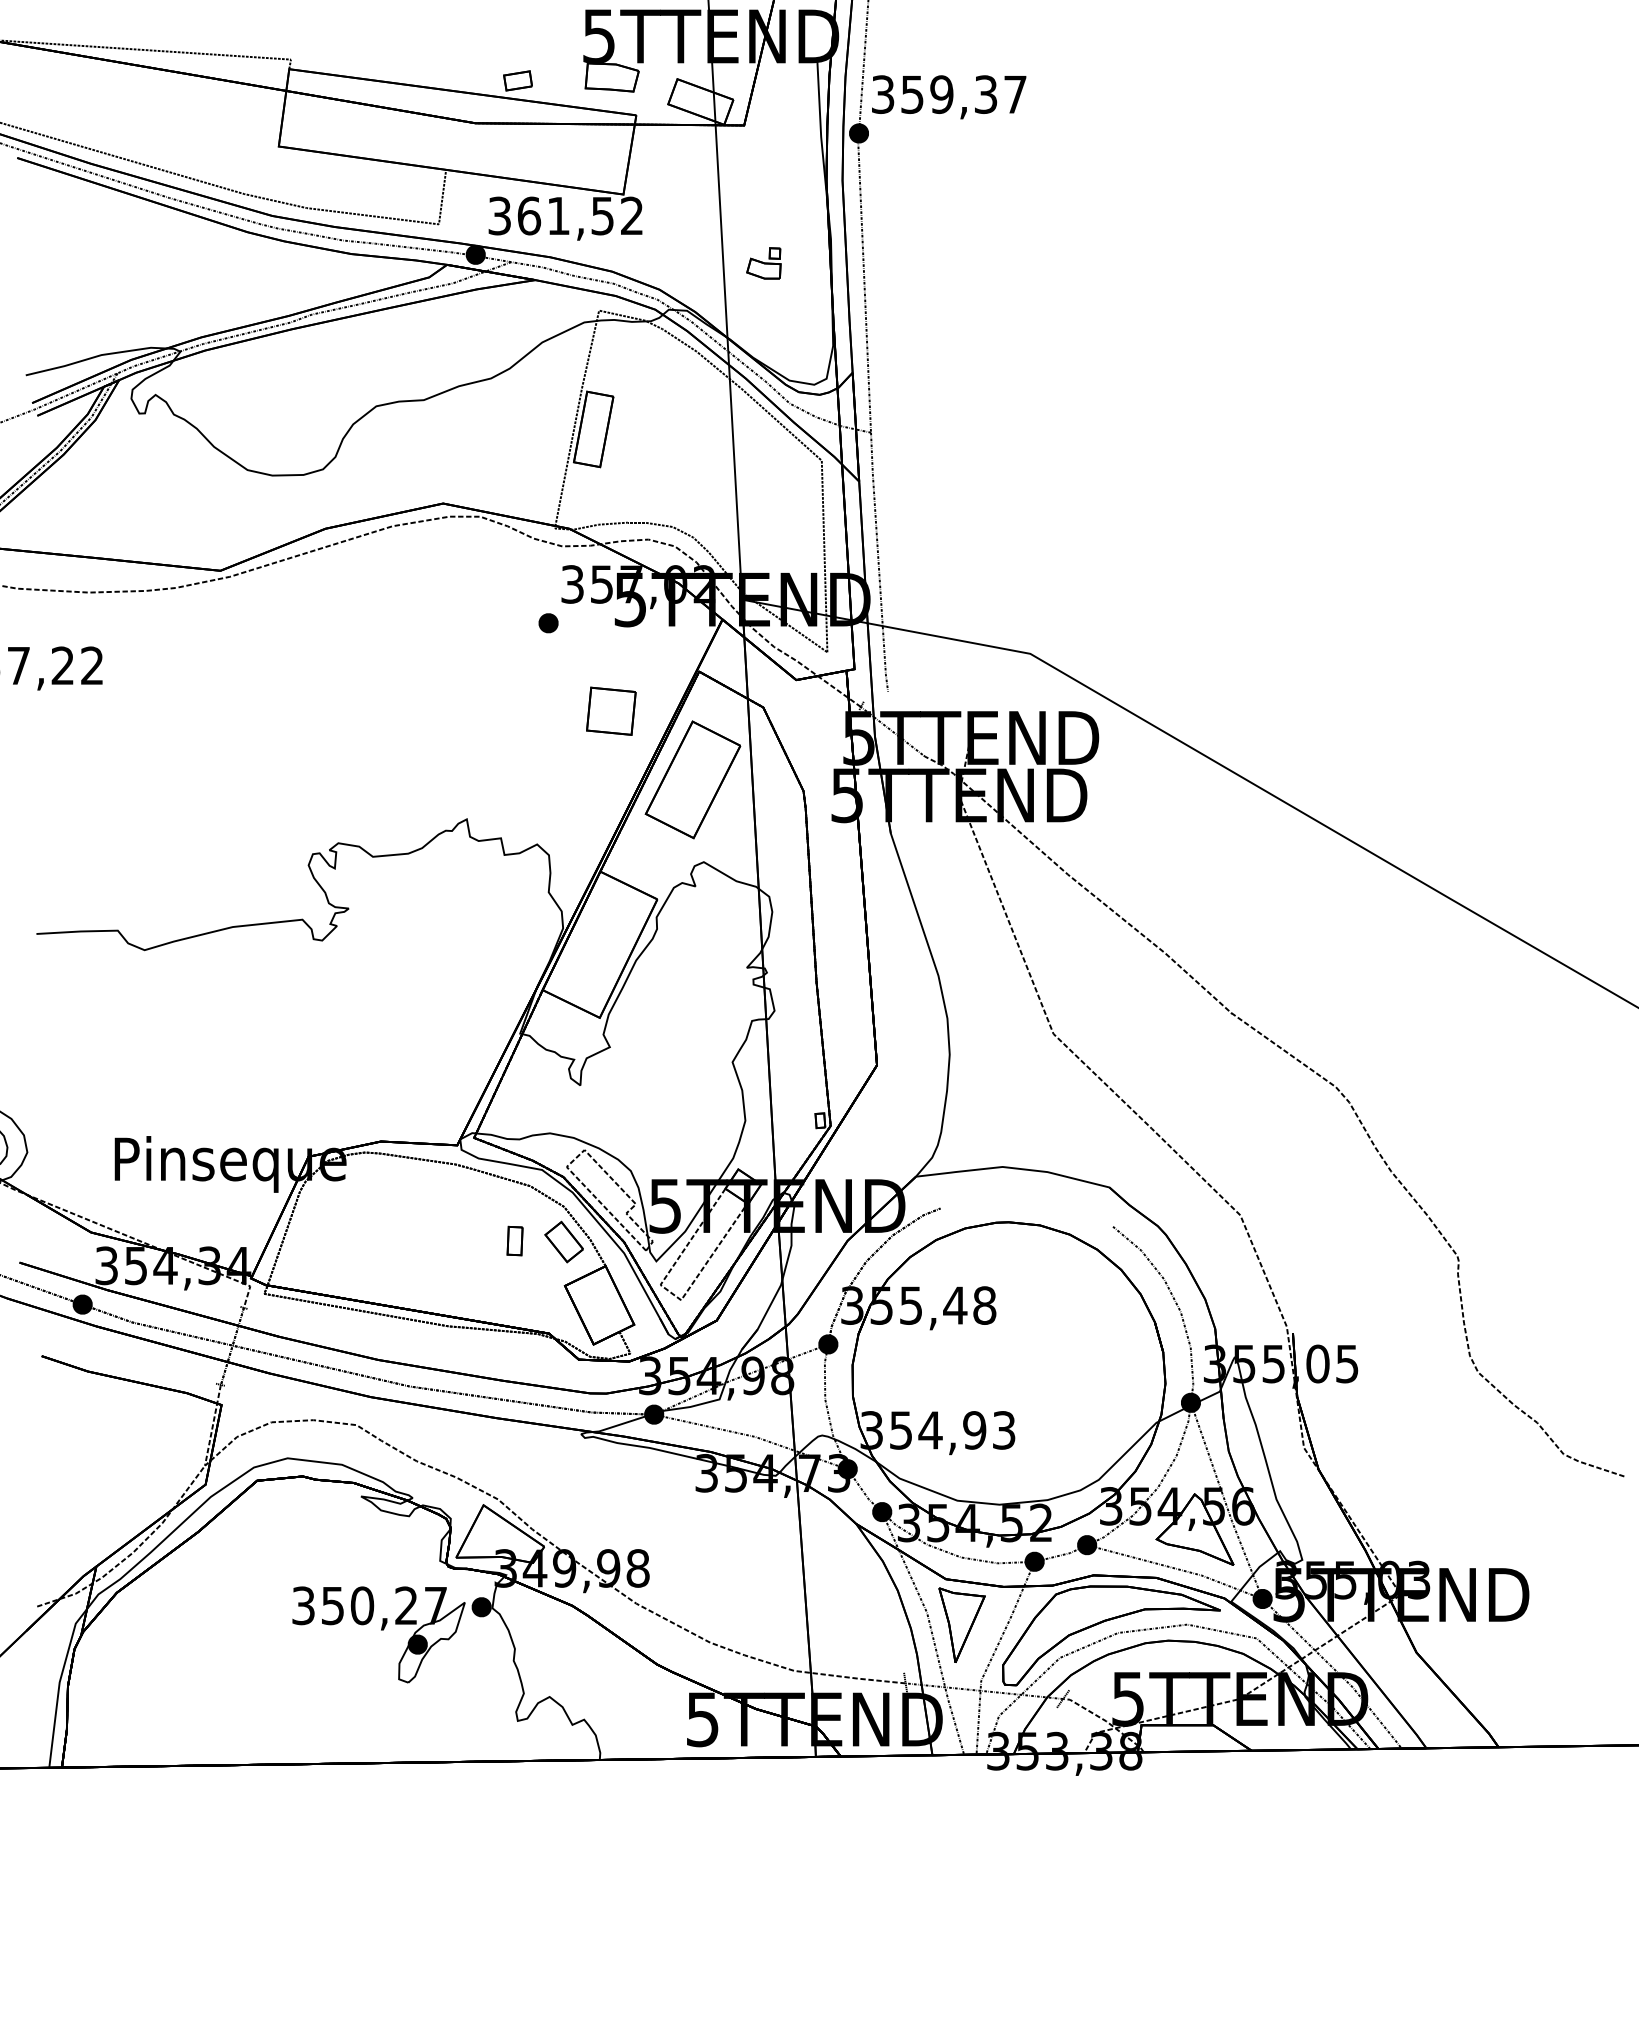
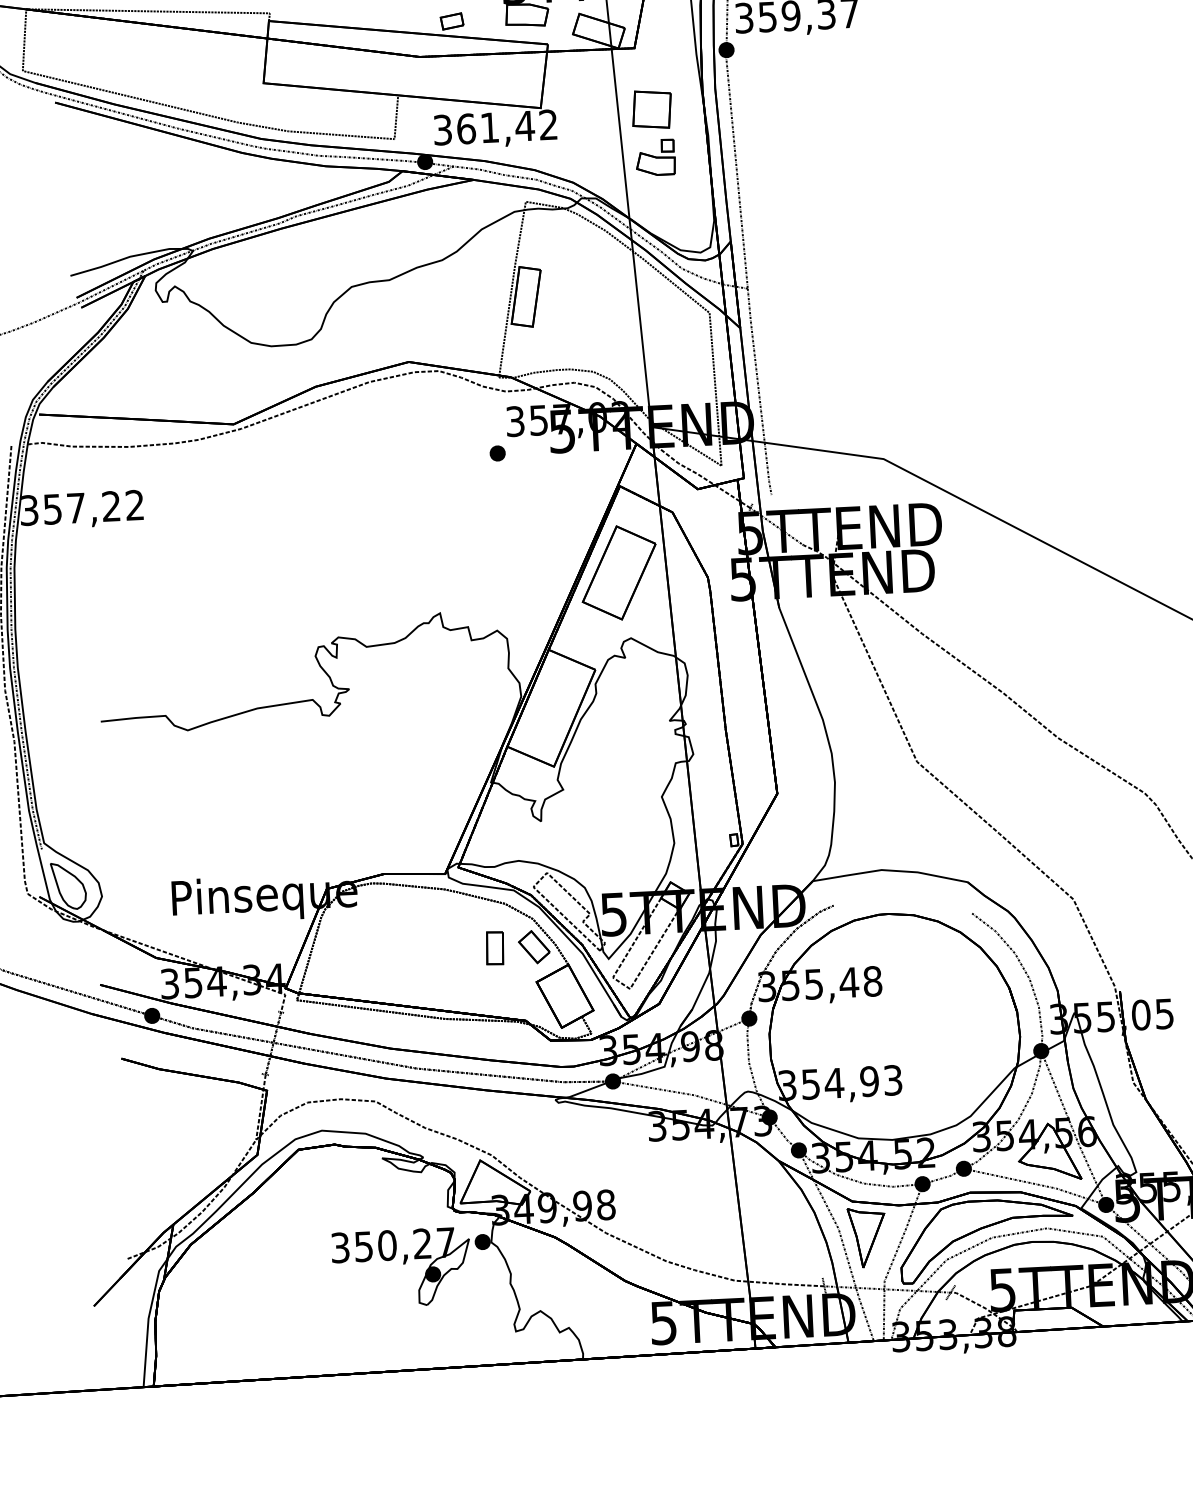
text: (602, 216) -> (524, 126), 361,52 -> 361,42
part: (763, 263) -> (655, 157), size x1.43
part: (611, 710) -> (652, 109), moved
part: (514, 1240) -> (494, 947), size x1.43

